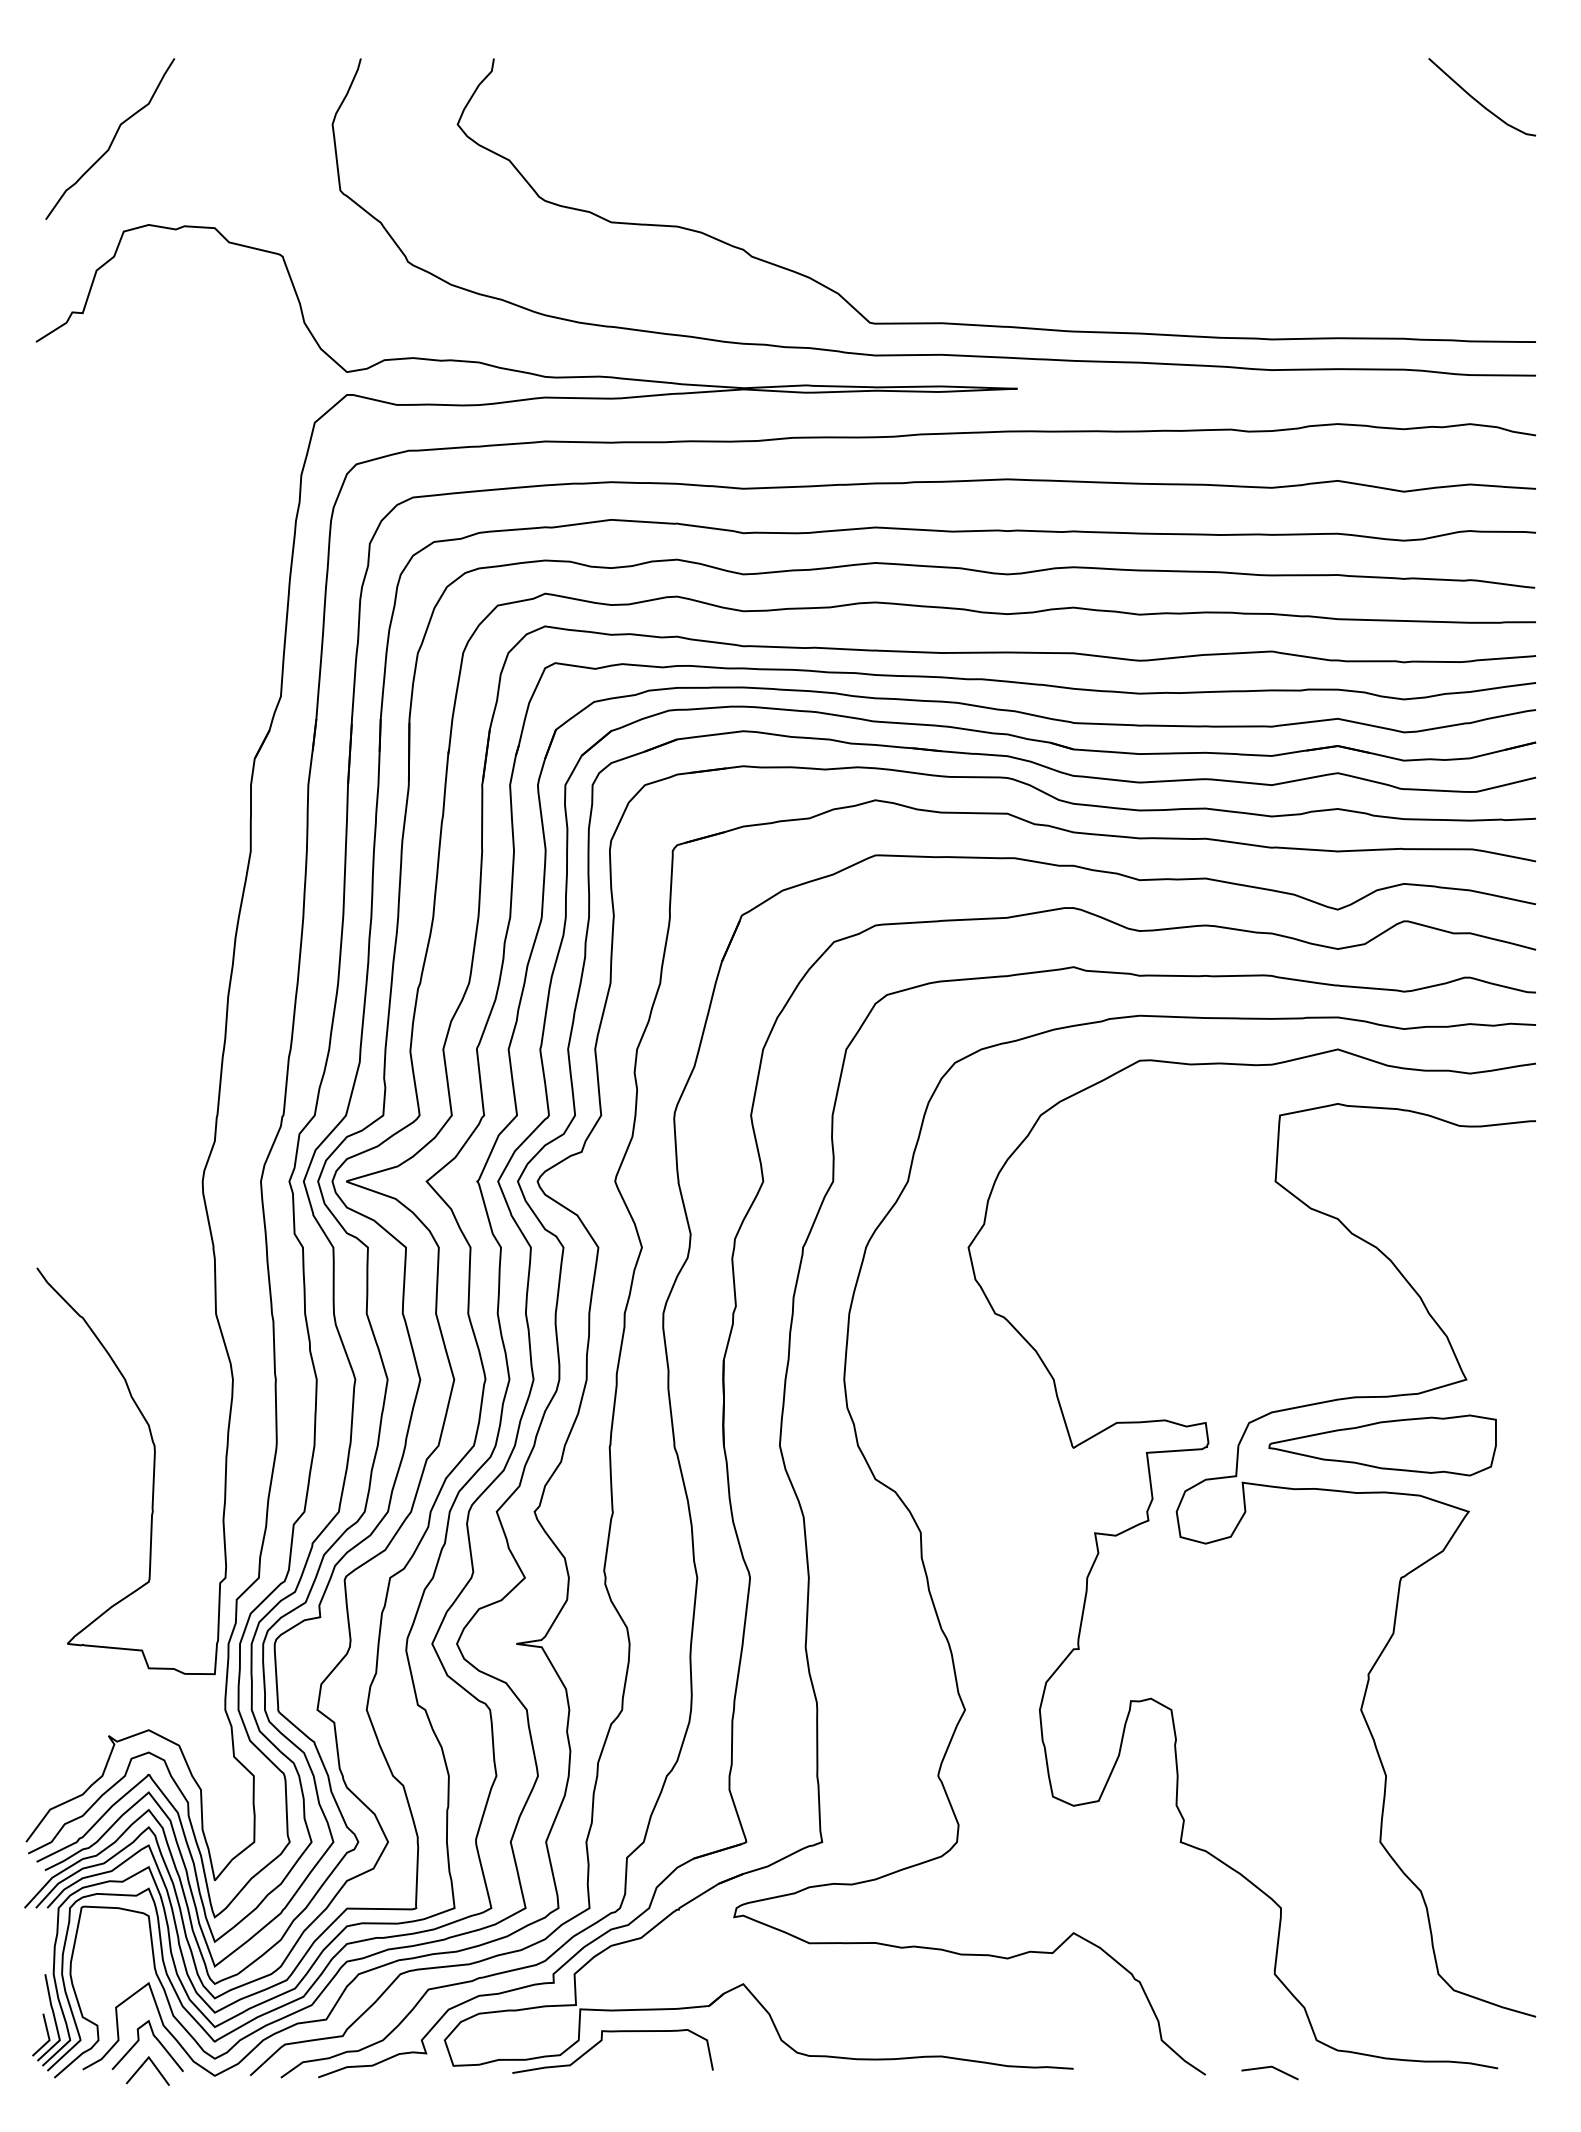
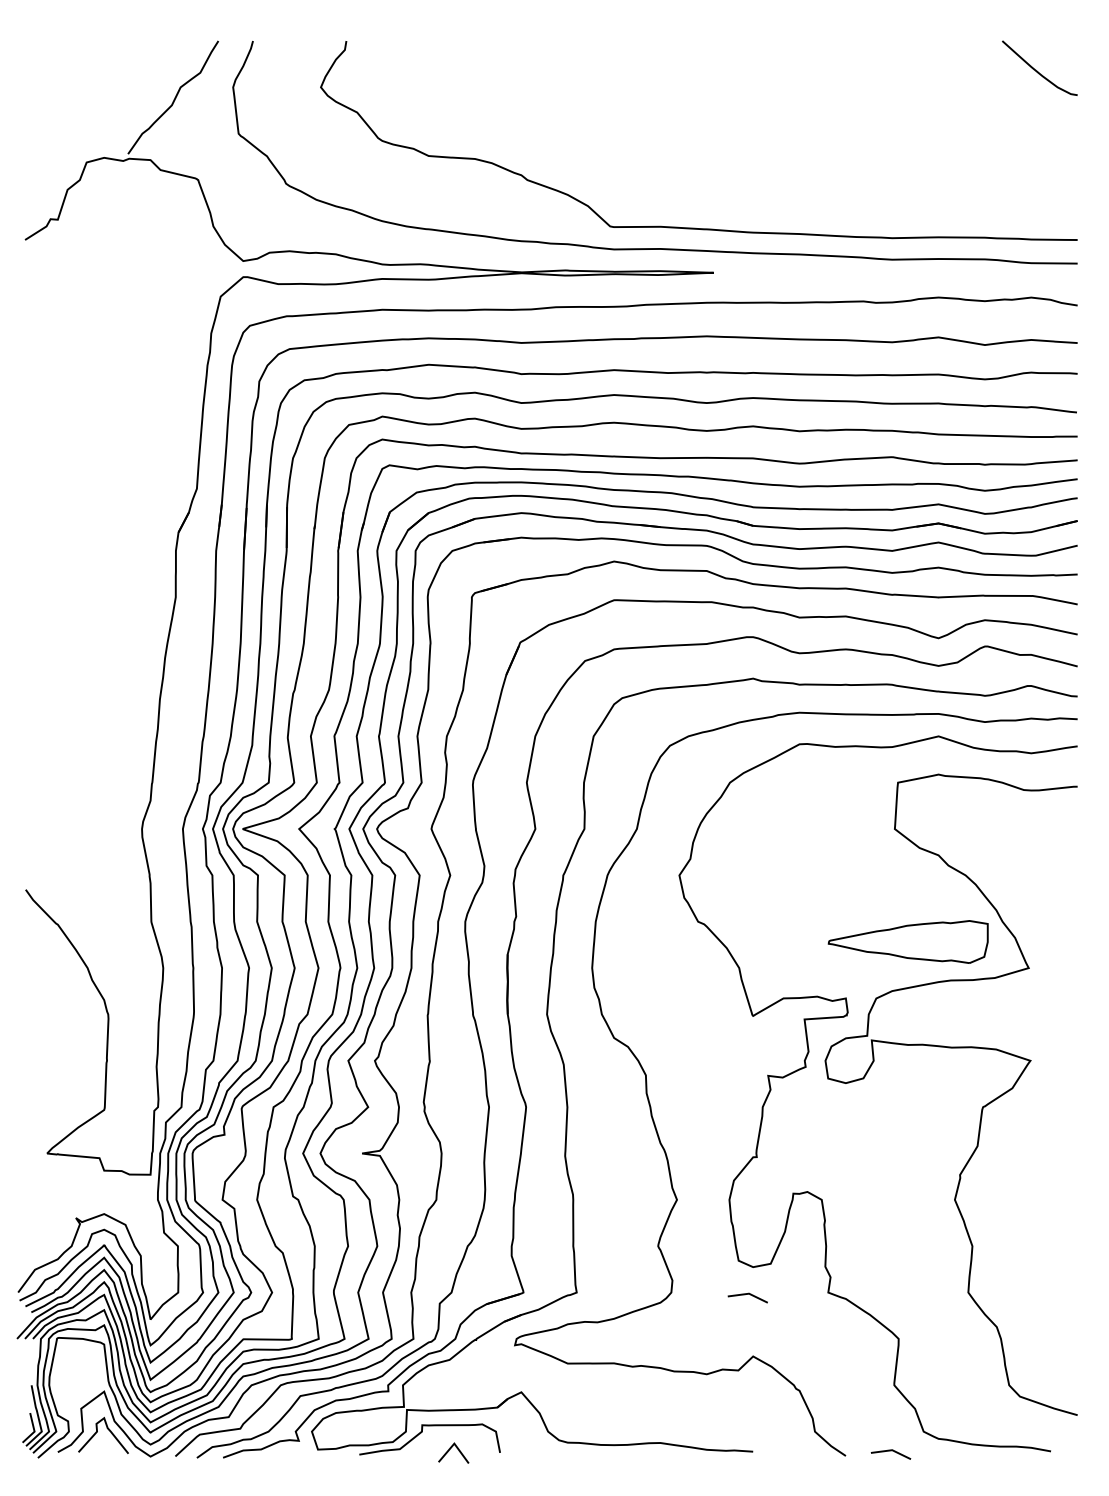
curve: (112, 138) -> (174, 97), moved
part: (1382, 1445) -> (908, 942), moved
line: (1063, 1845) -> (746, 1294), added
line: (143, 2065) -> (450, 1449), moved

